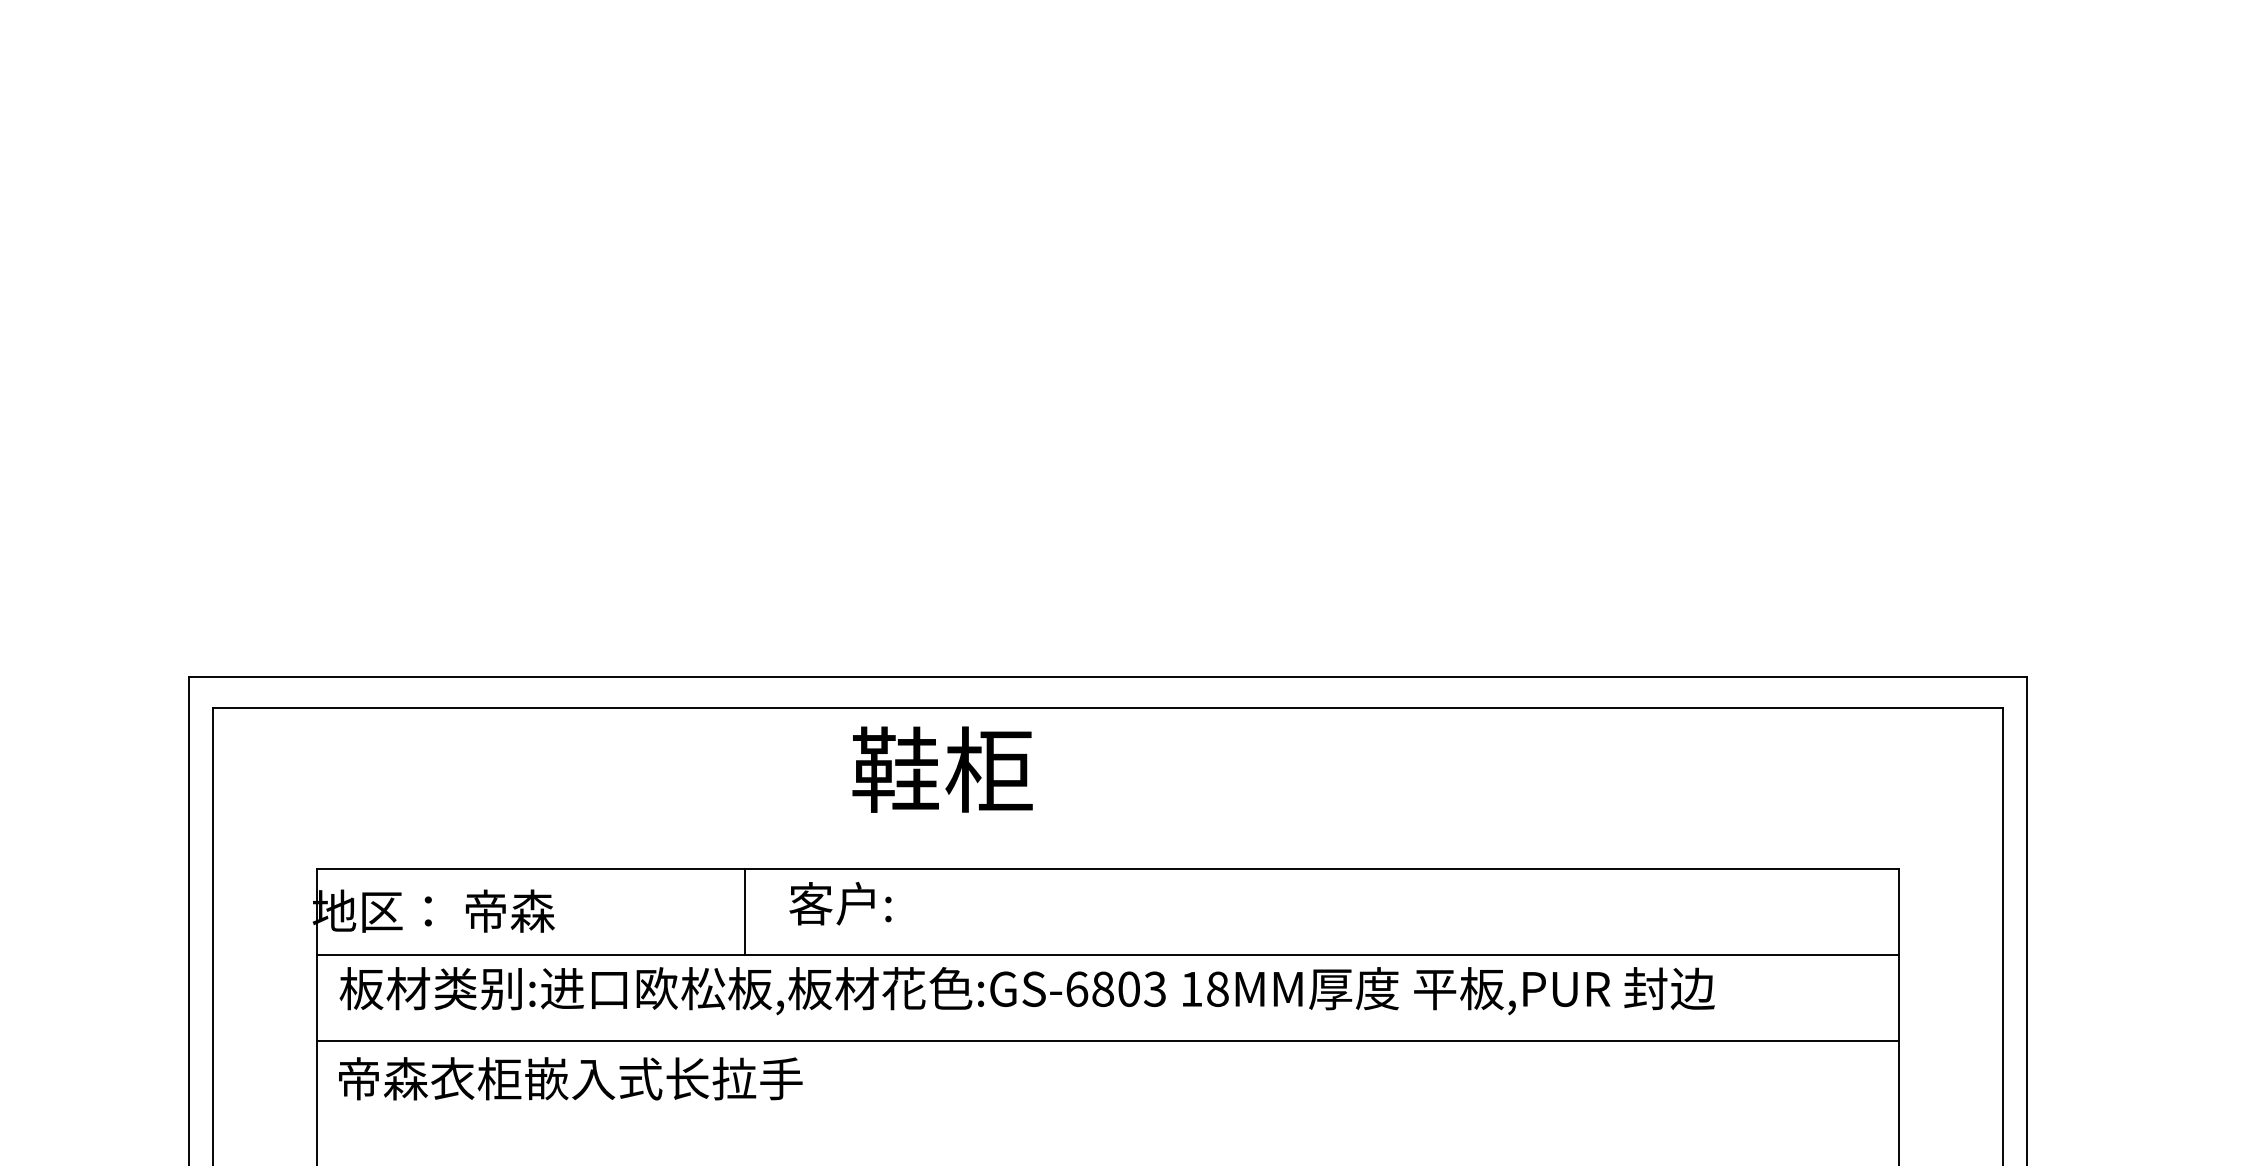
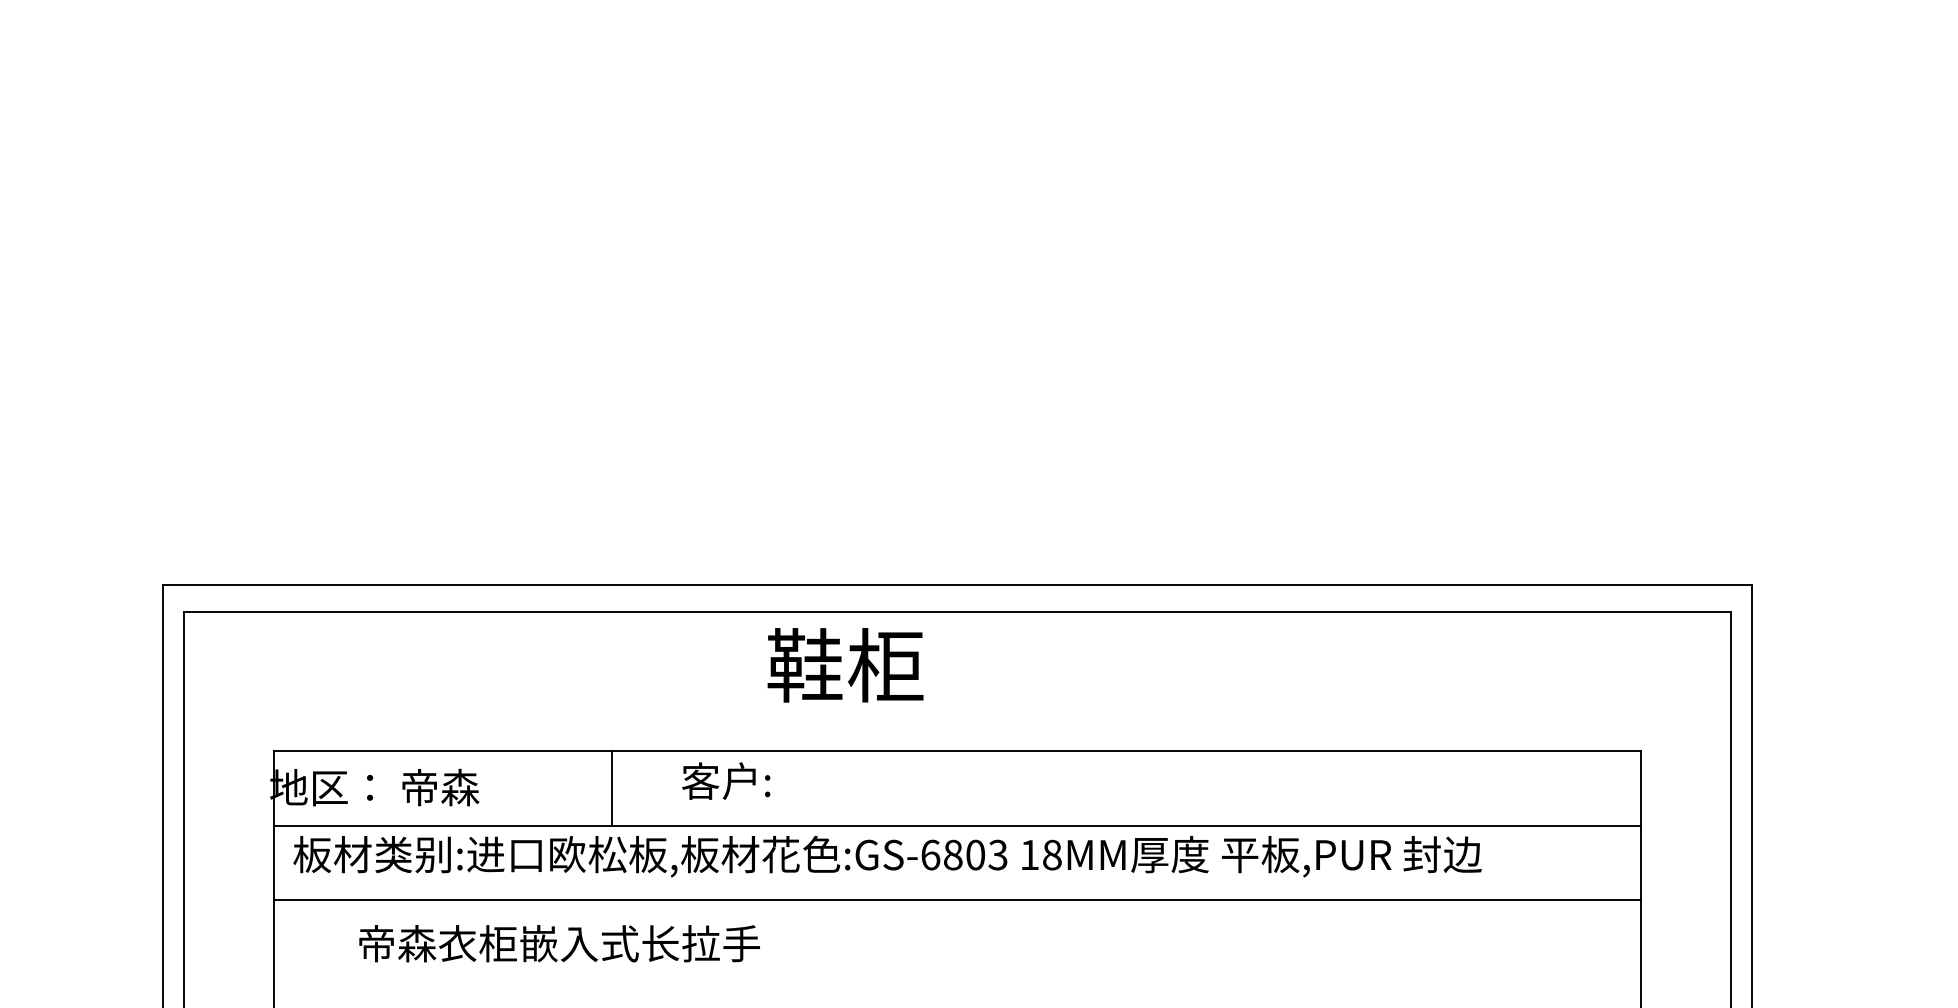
text: (942, 769) -> (845, 665), moved
line: (744, 912) -> (611, 788), moved
text: (570, 1078) -> (559, 943), moved

